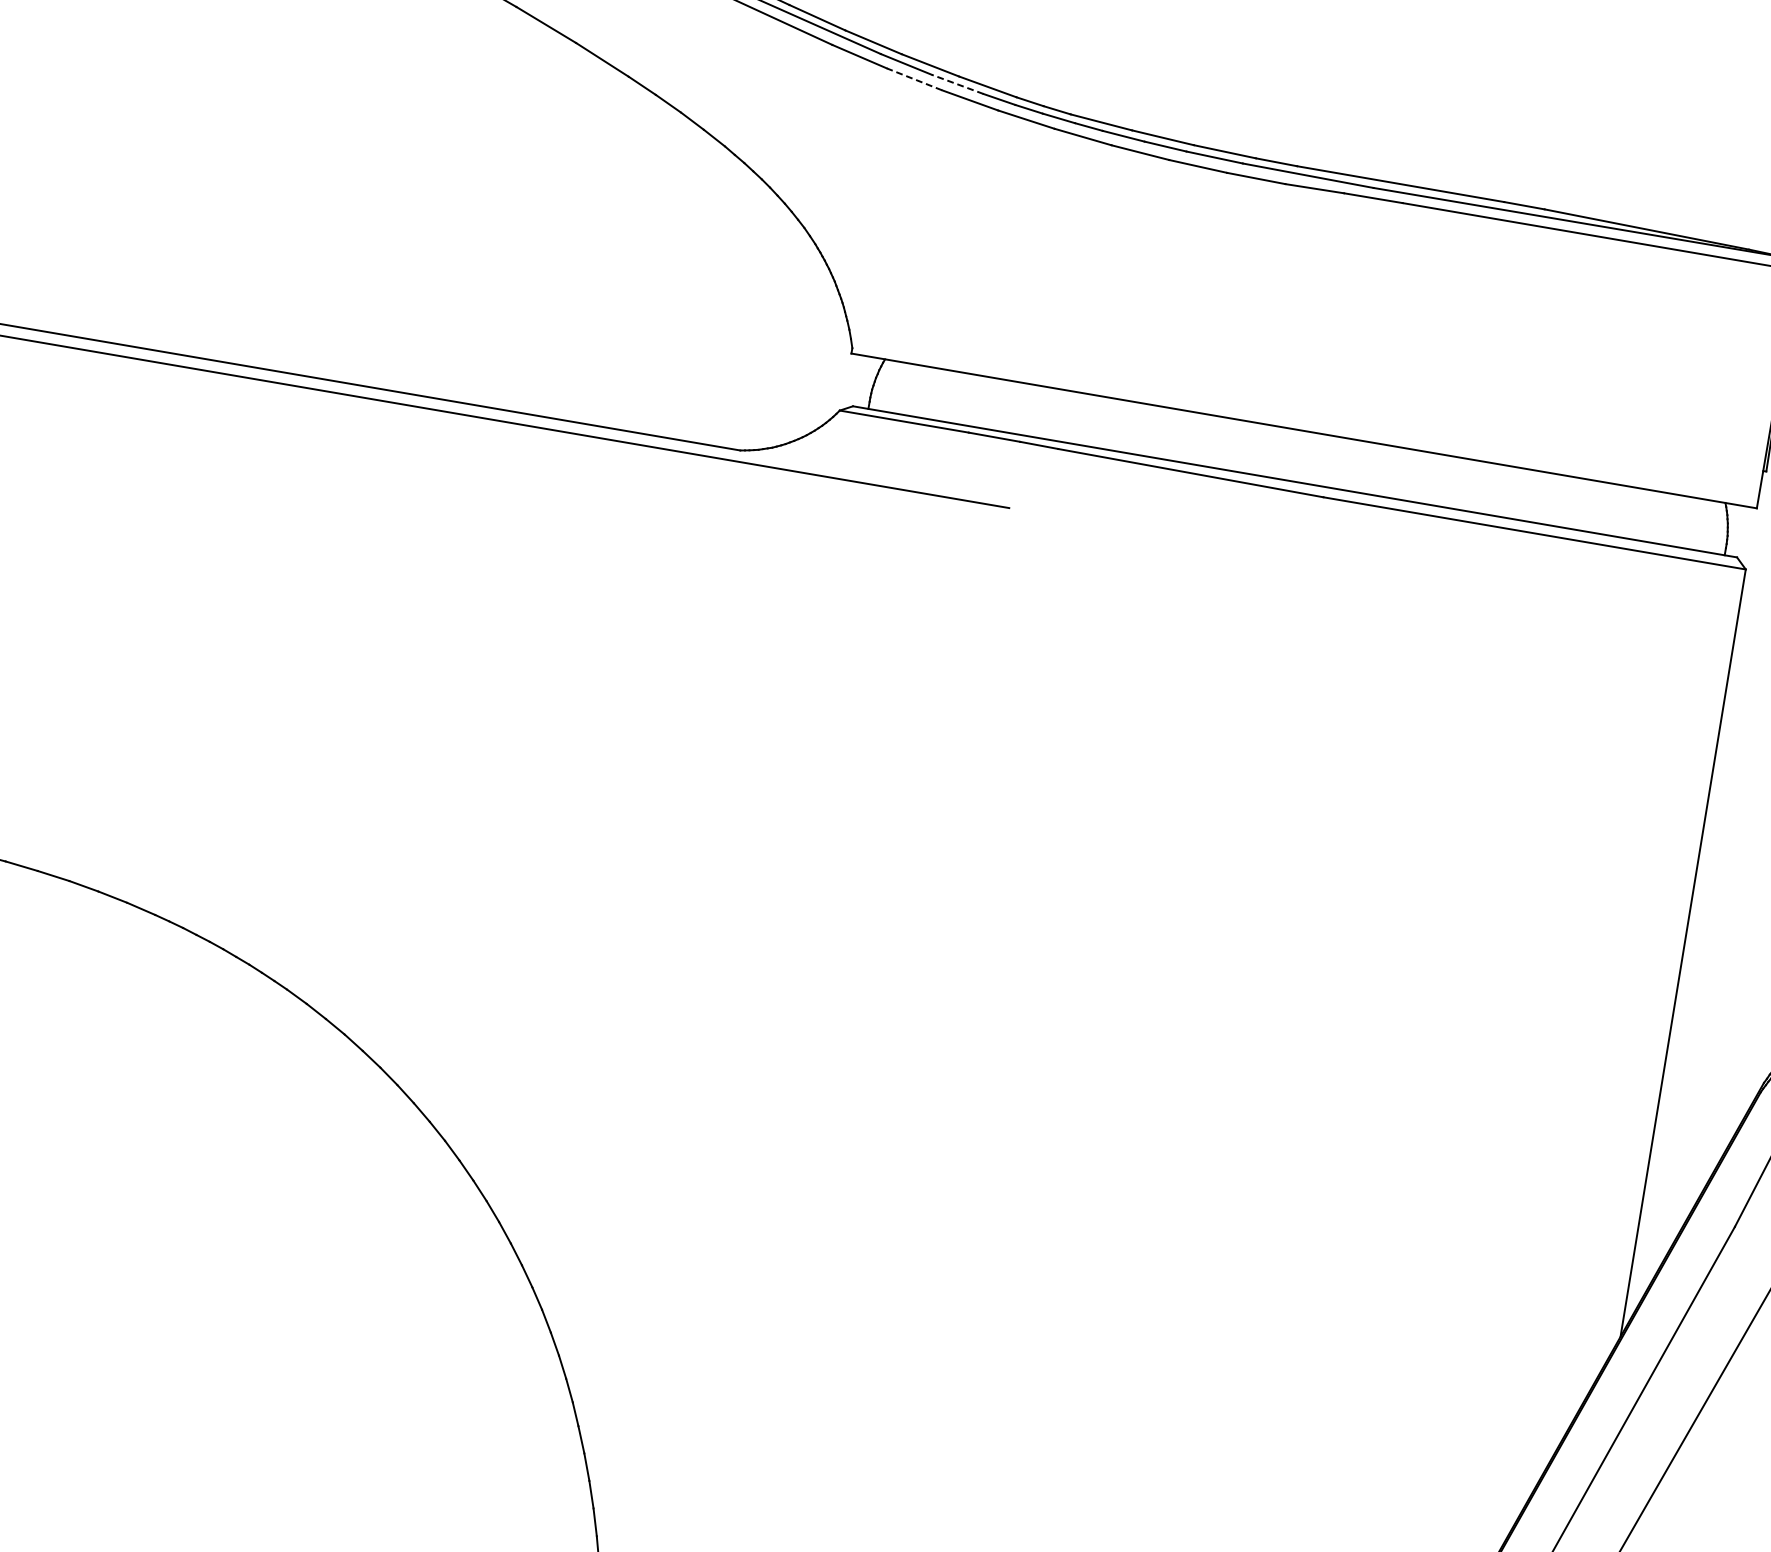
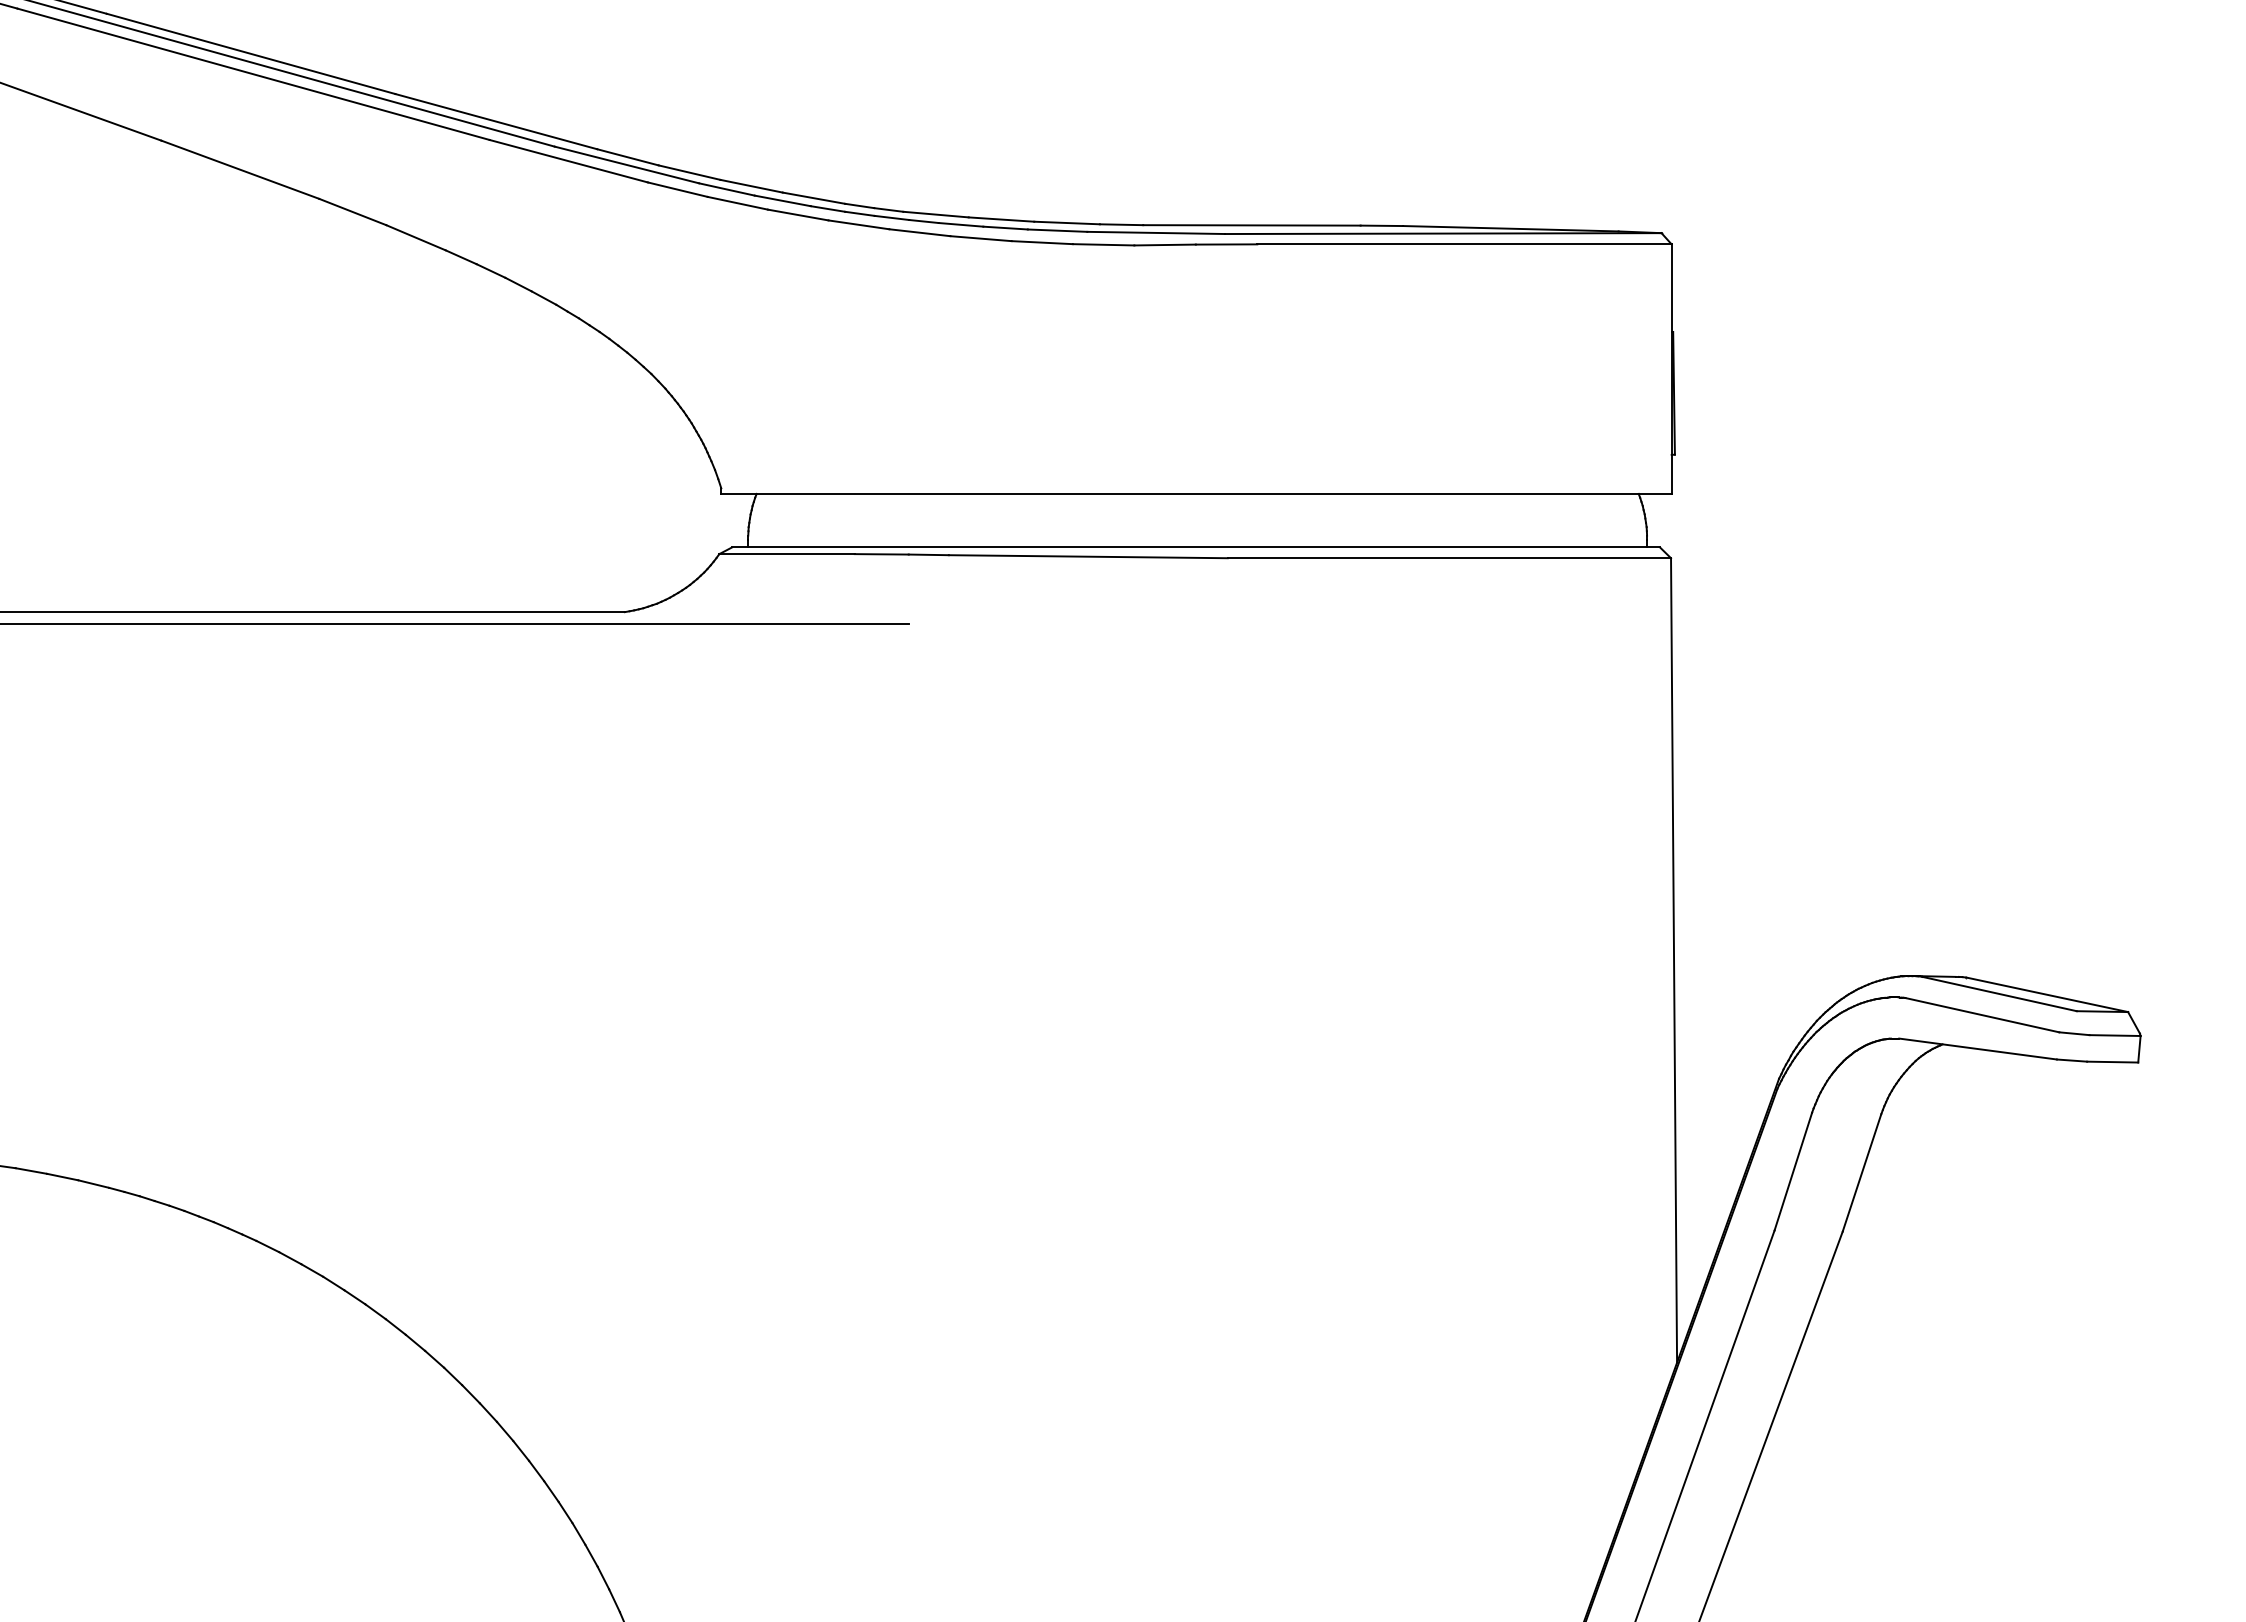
line: (914, 79) -> (737, 203), dashed -> solid
line: (957, 83) -> (782, 200), dashed -> solid

